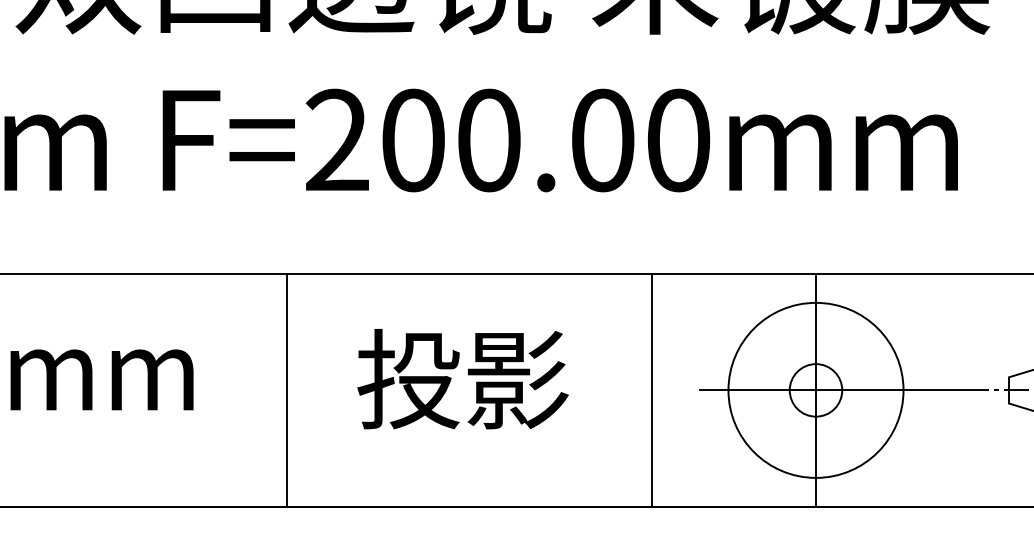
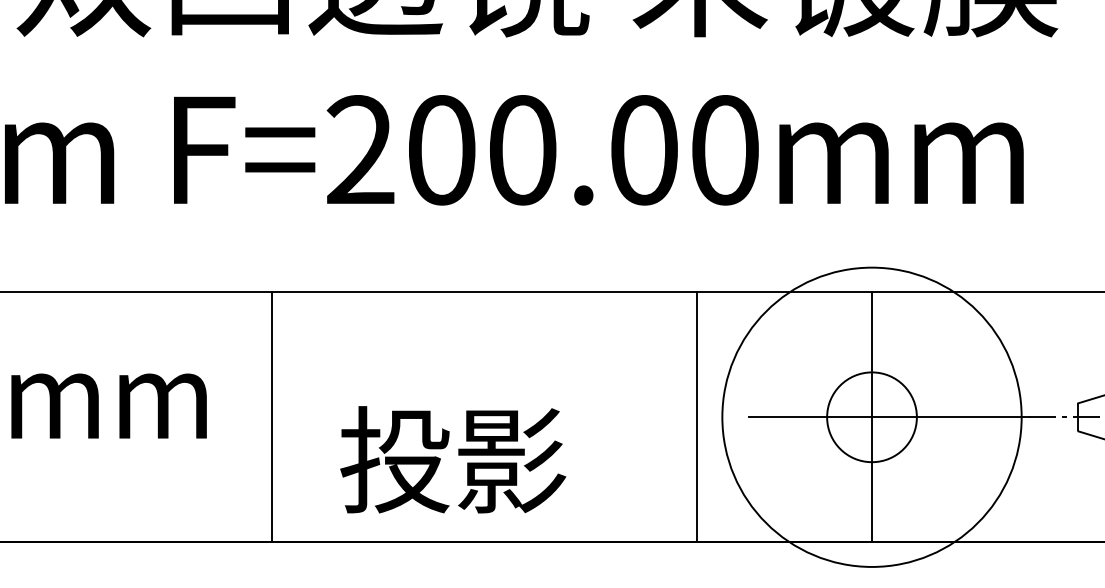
text: (462, 379) -> (452, 460), moved
circle: (815, 389) -> (871, 416), size x1.6
line: (286, 390) -> (271, 417), moved
circle: (815, 390) -> (871, 417), size x1.6

